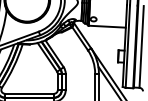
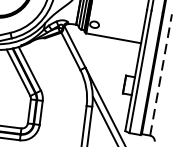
line: (141, 46) -> (160, 74), solid -> dashed

